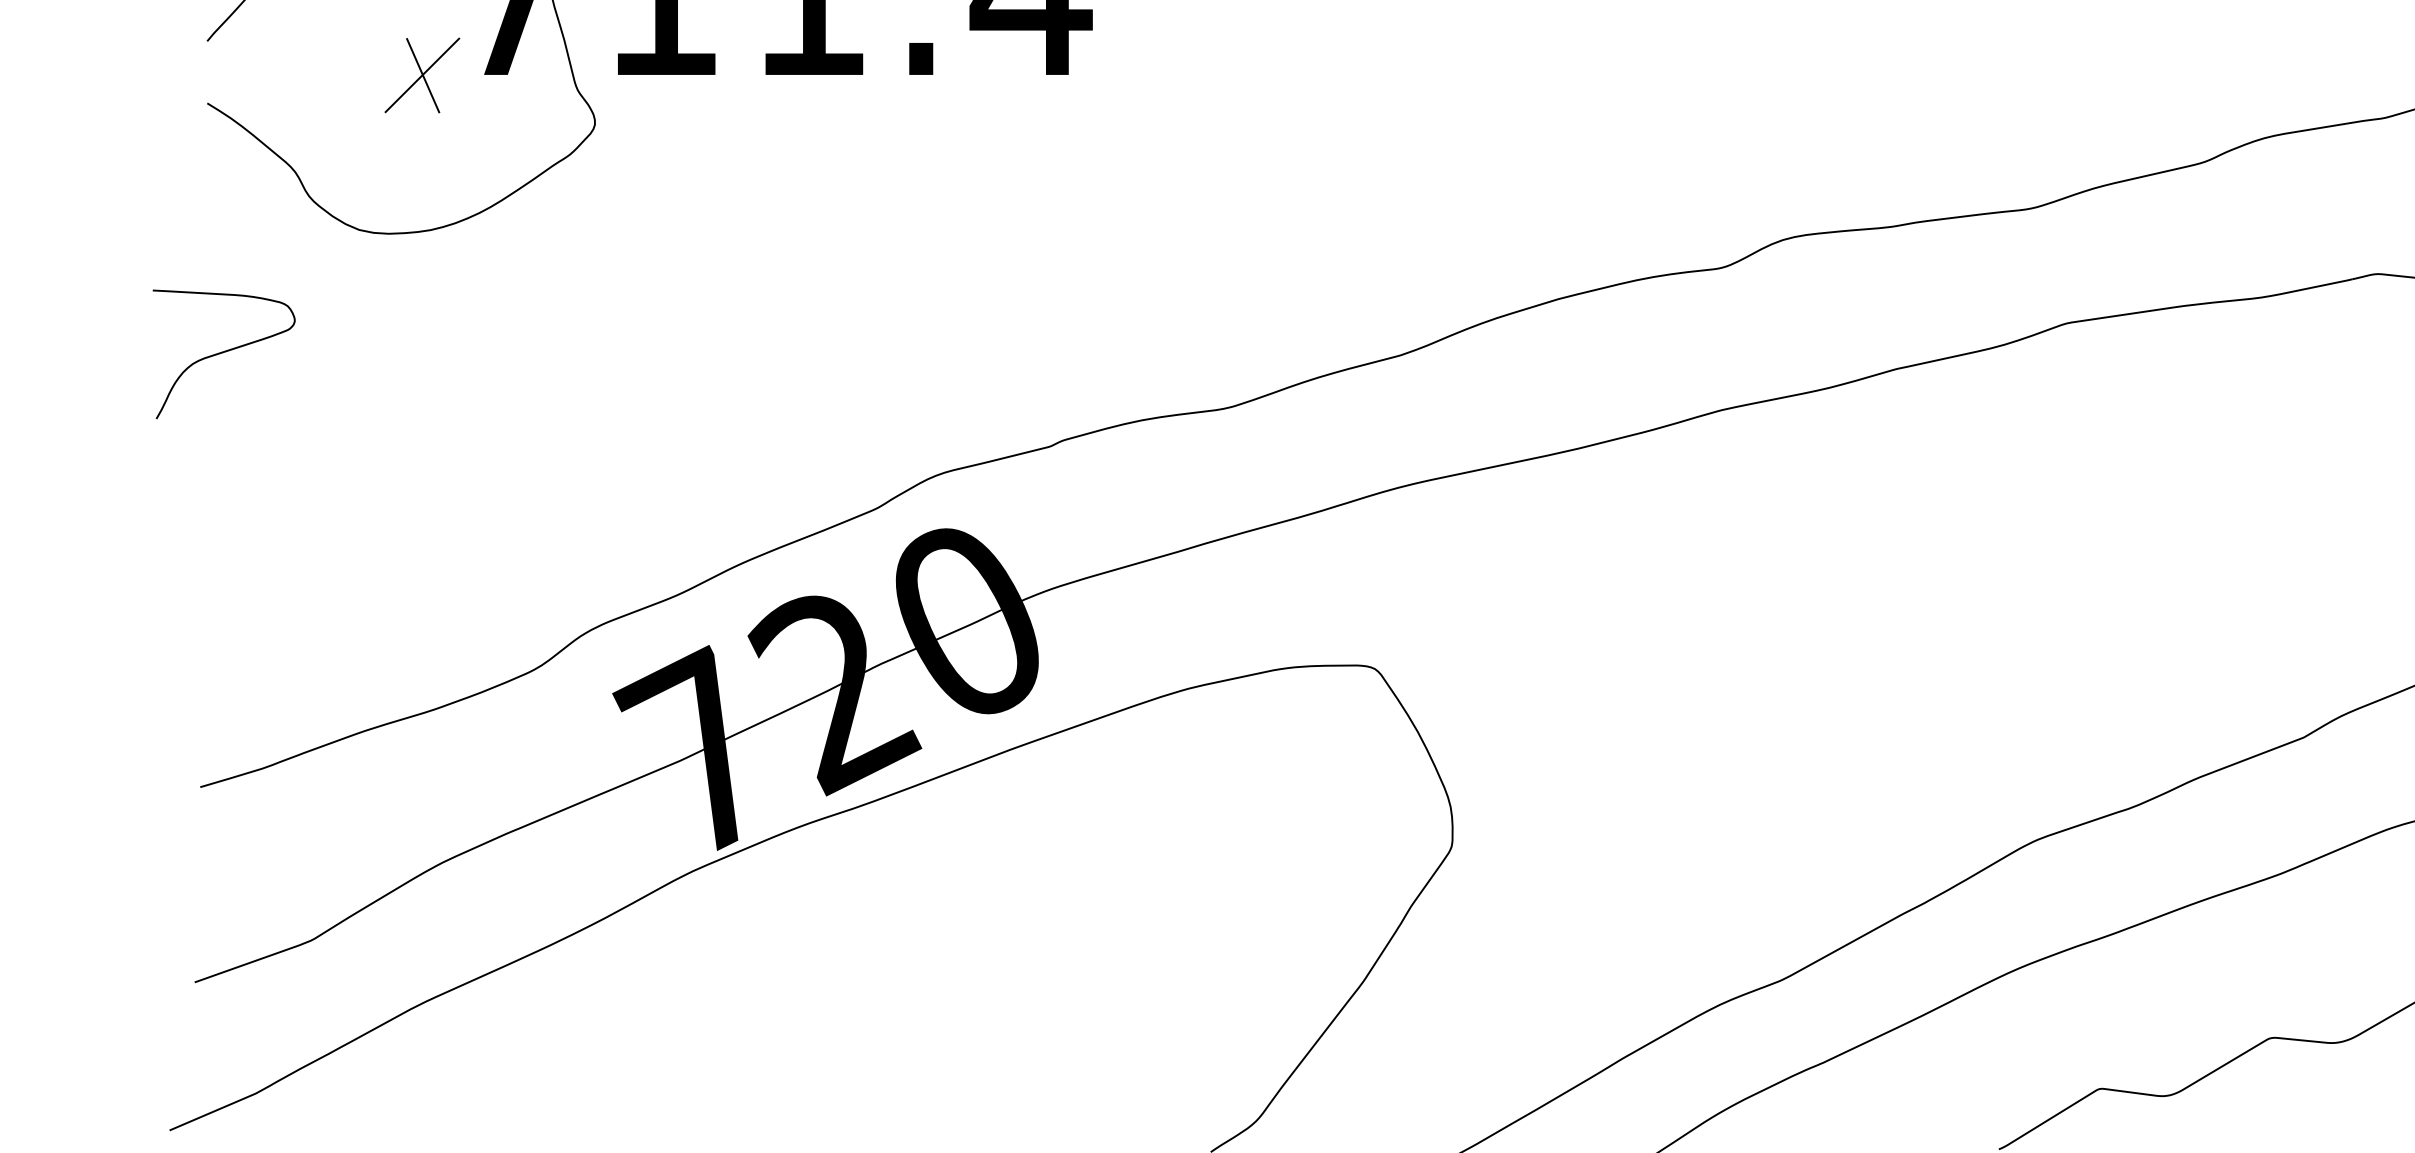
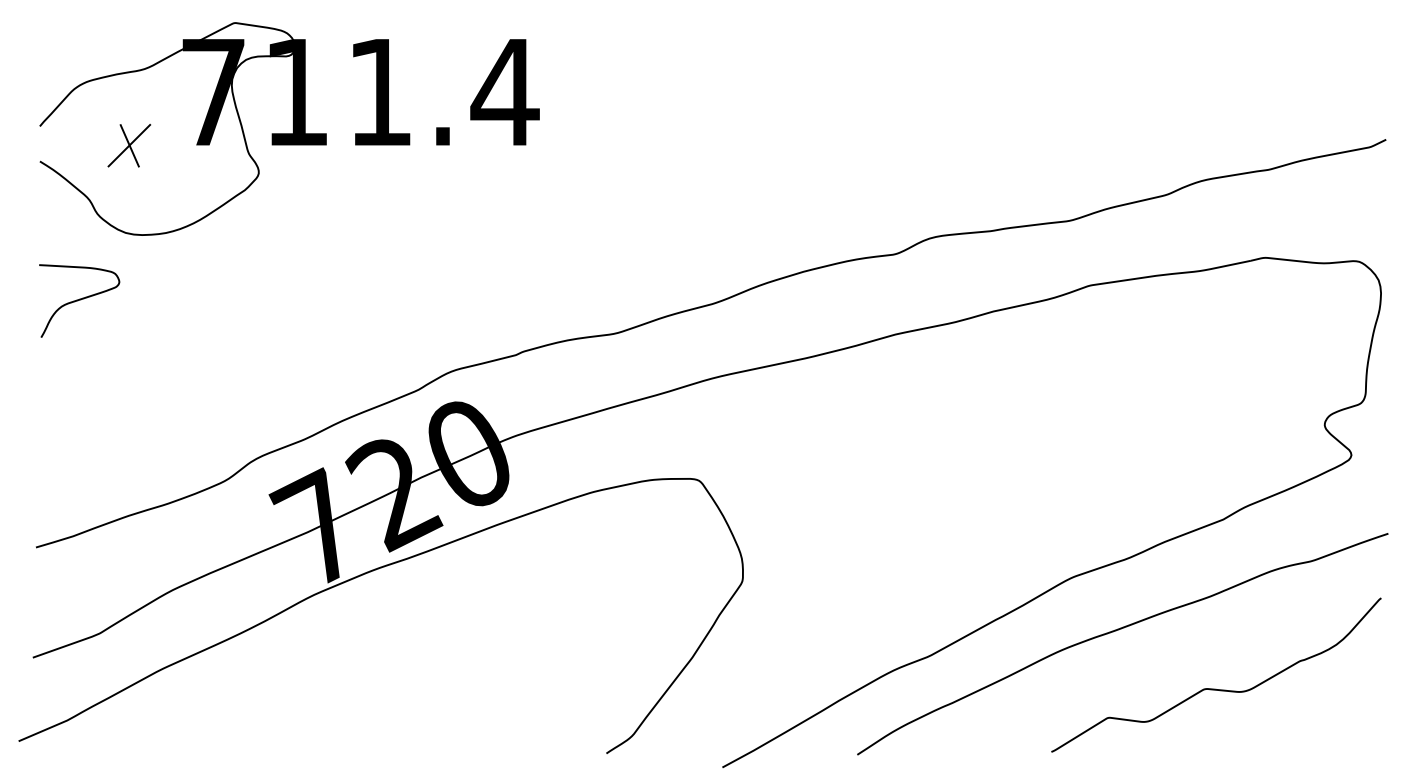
part: (422, 75) -> (129, 145), moved
curve: (224, 353) -> (79, 300), moved

